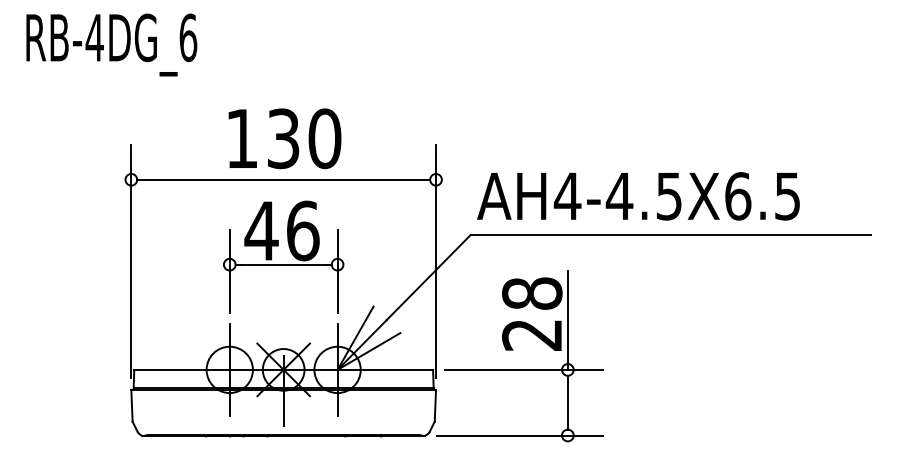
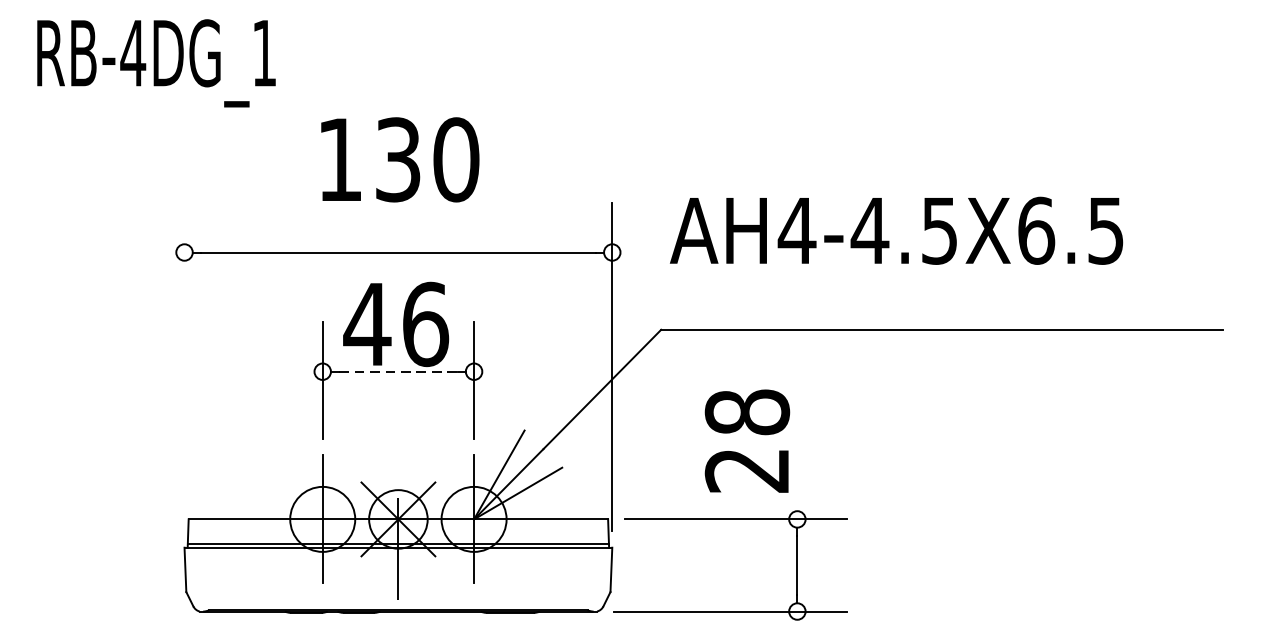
text: (188, 37) -> (264, 52), RB-4DG_6 -> RB-4DG_1
text: (284, 138) -> (399, 159), moved
text: (638, 196) -> (896, 231), moved
line: (131, 261) -> (184, 367), removed
line: (284, 264) -> (399, 371), solid -> dashed
line: (567, 320) -> (796, 450), removed

